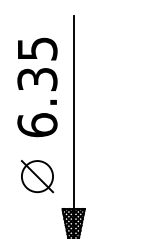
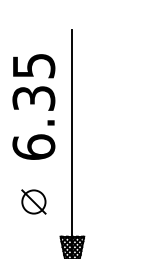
part: (37, 176) -> (33, 201), size x0.7

